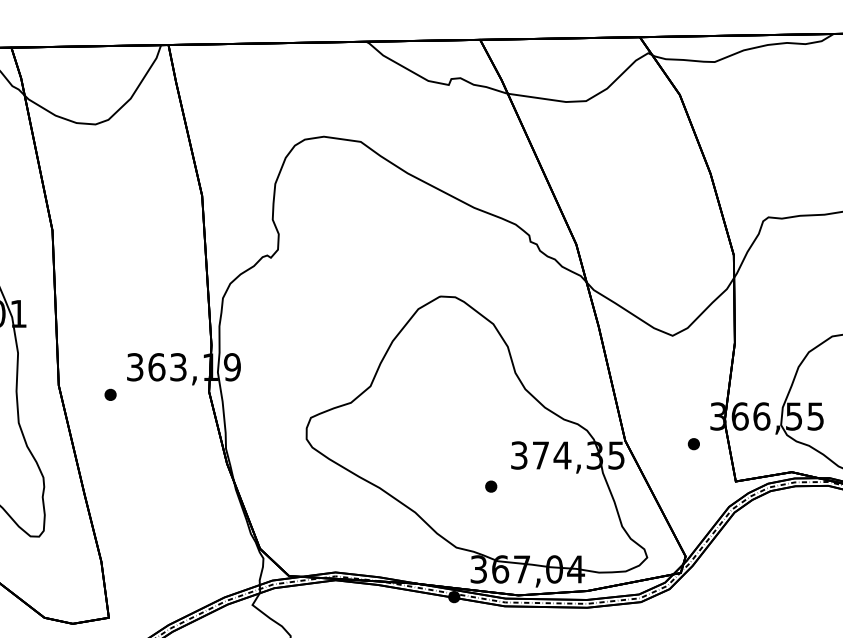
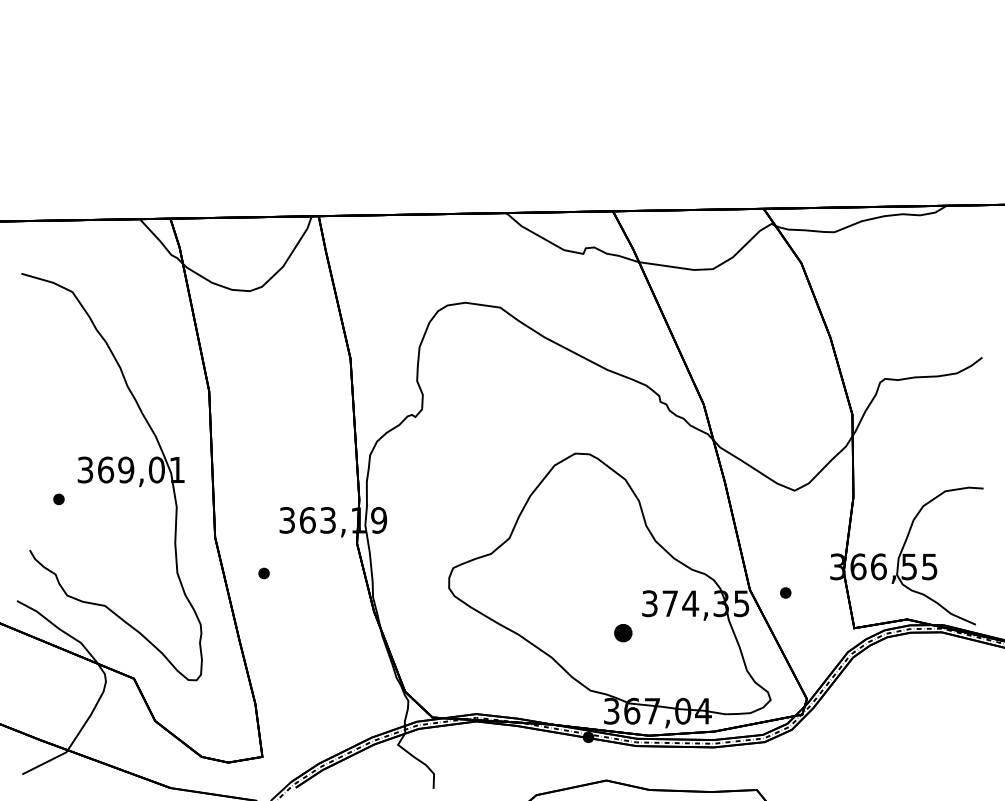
part: (109, 394) -> (263, 573), moved
part: (693, 443) -> (785, 592), moved
part: (491, 486) -> (623, 632), size x1.6

